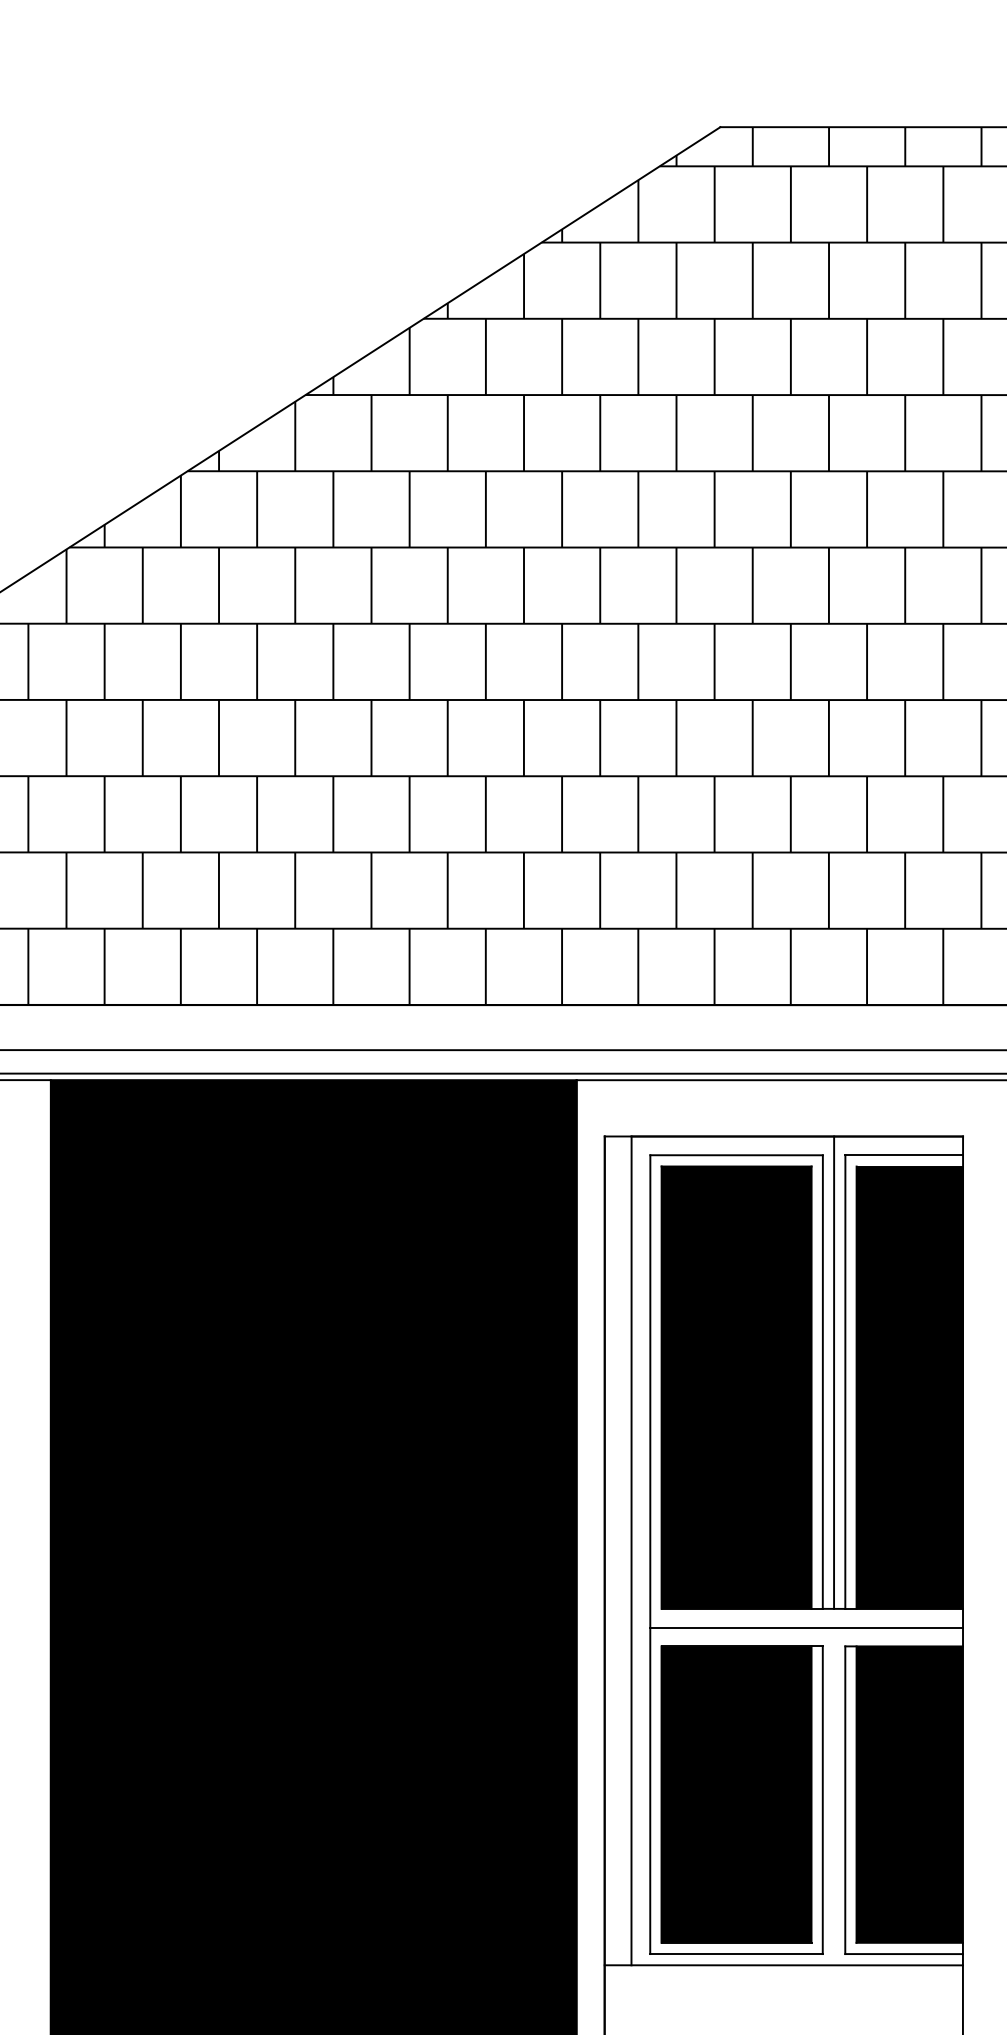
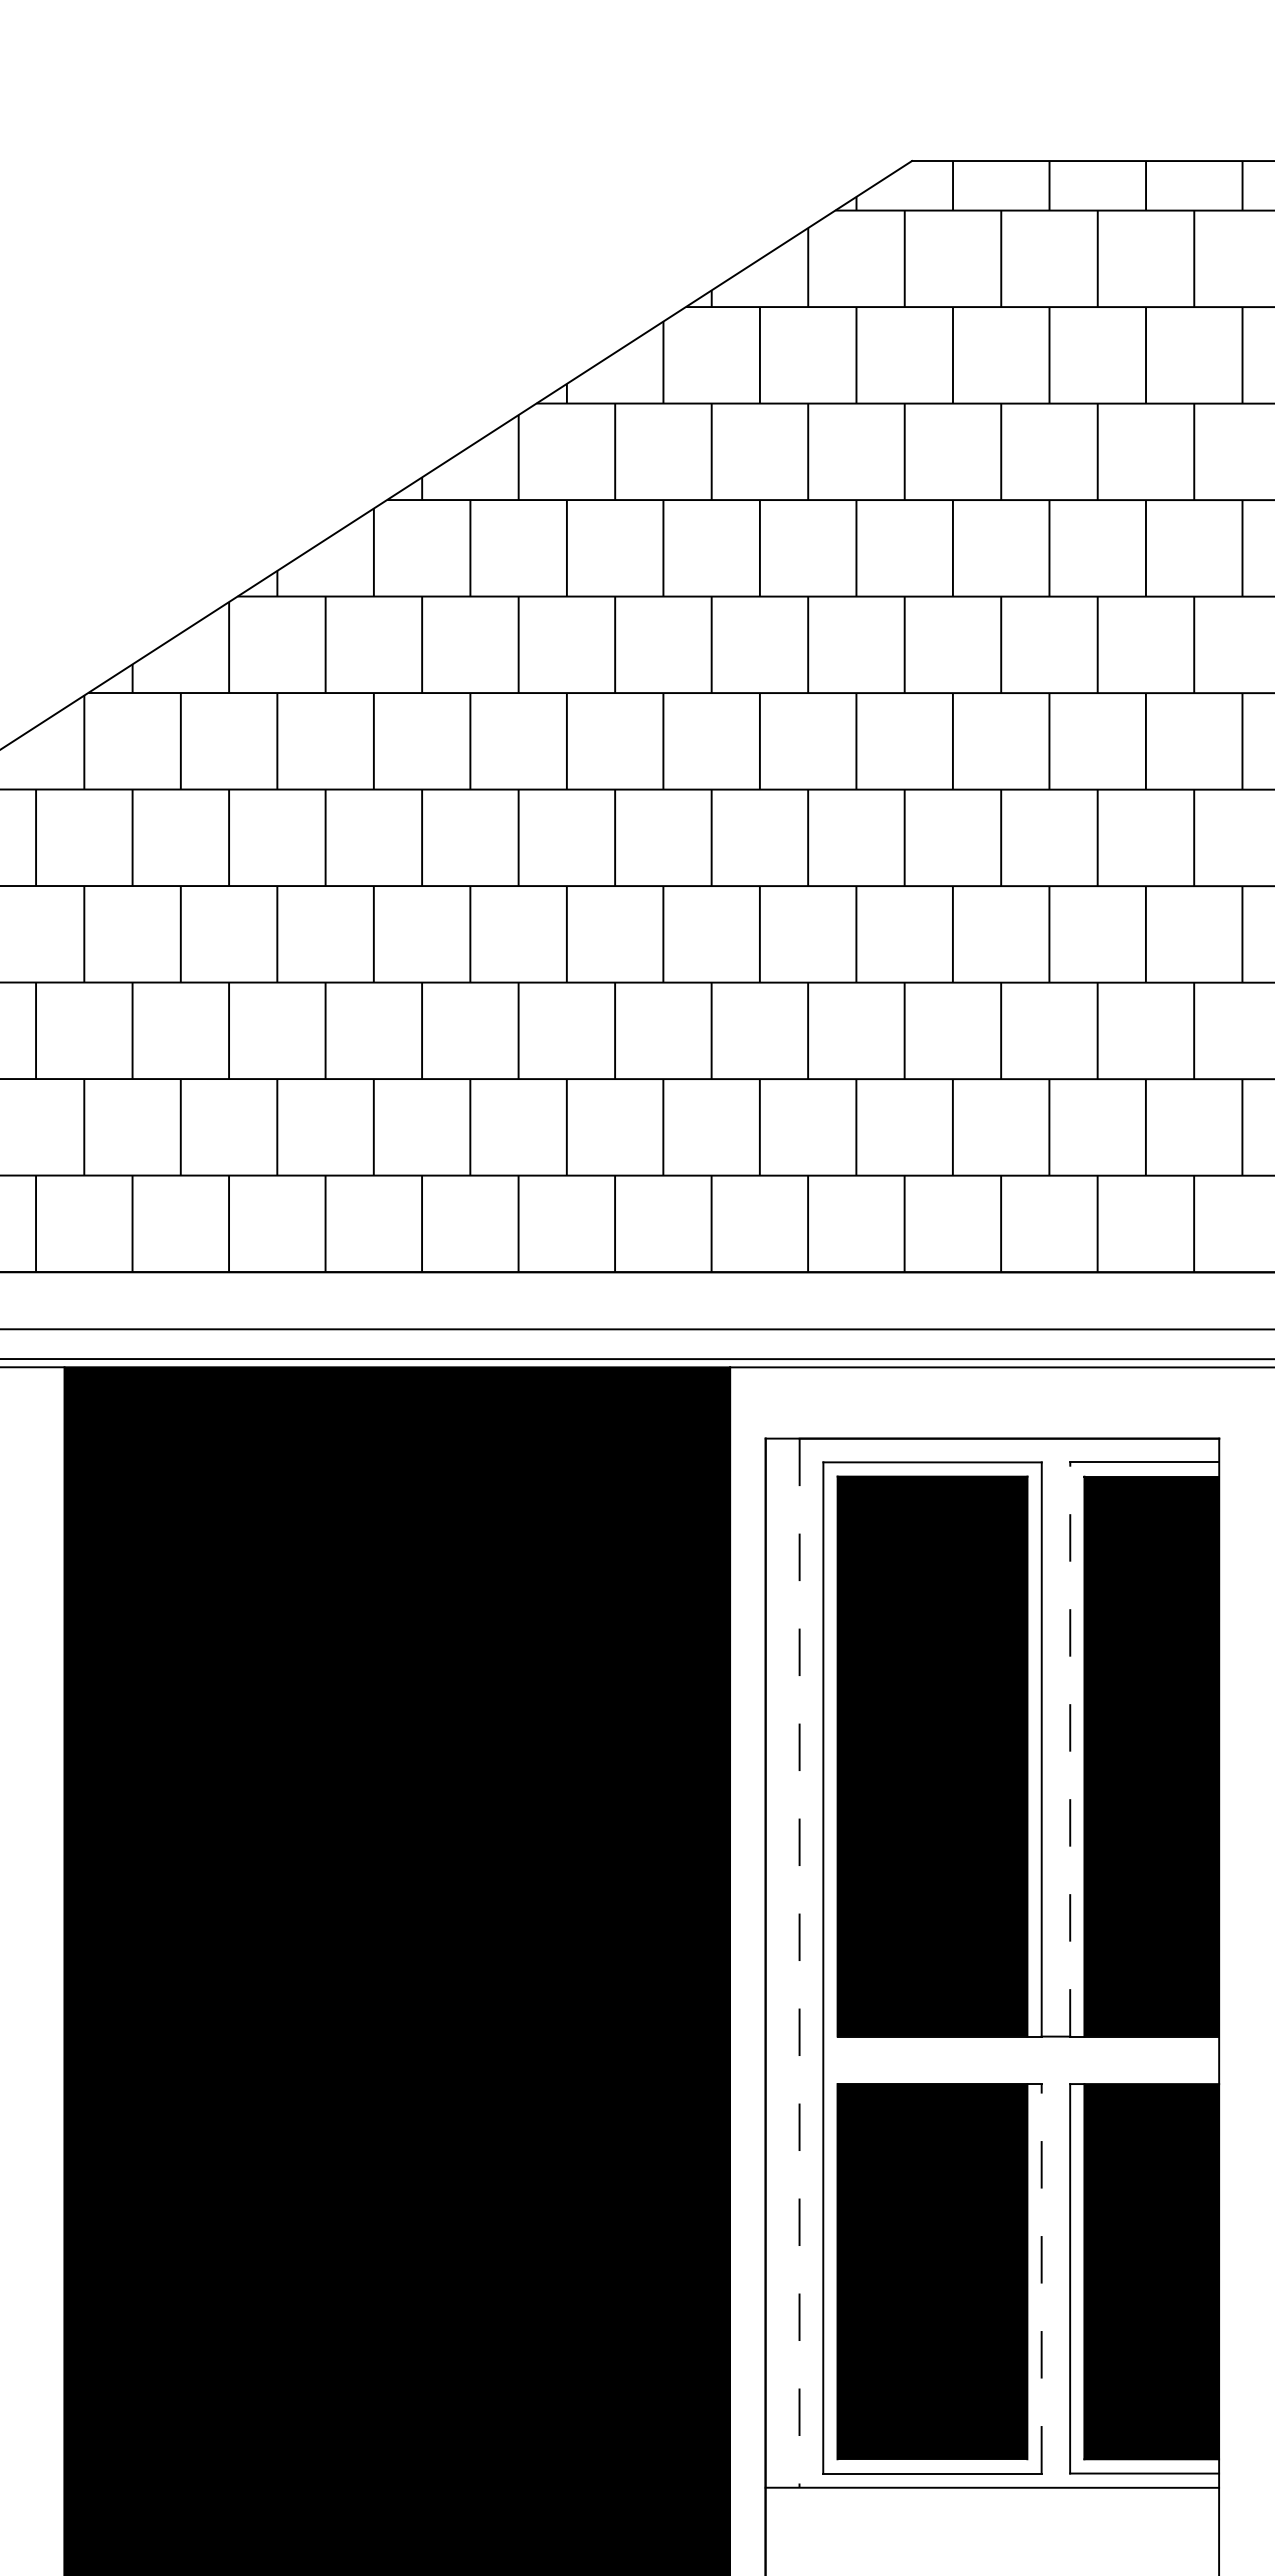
line: (833, 1372) -> (1055, 1737), removed
line: (845, 1382) -> (1070, 1749), solid -> dashed
line: (631, 1551) -> (799, 1963), solid -> dashed
line: (806, 1627) -> (1021, 2060), removed
line: (822, 1799) -> (1041, 2278), solid -> dashed

